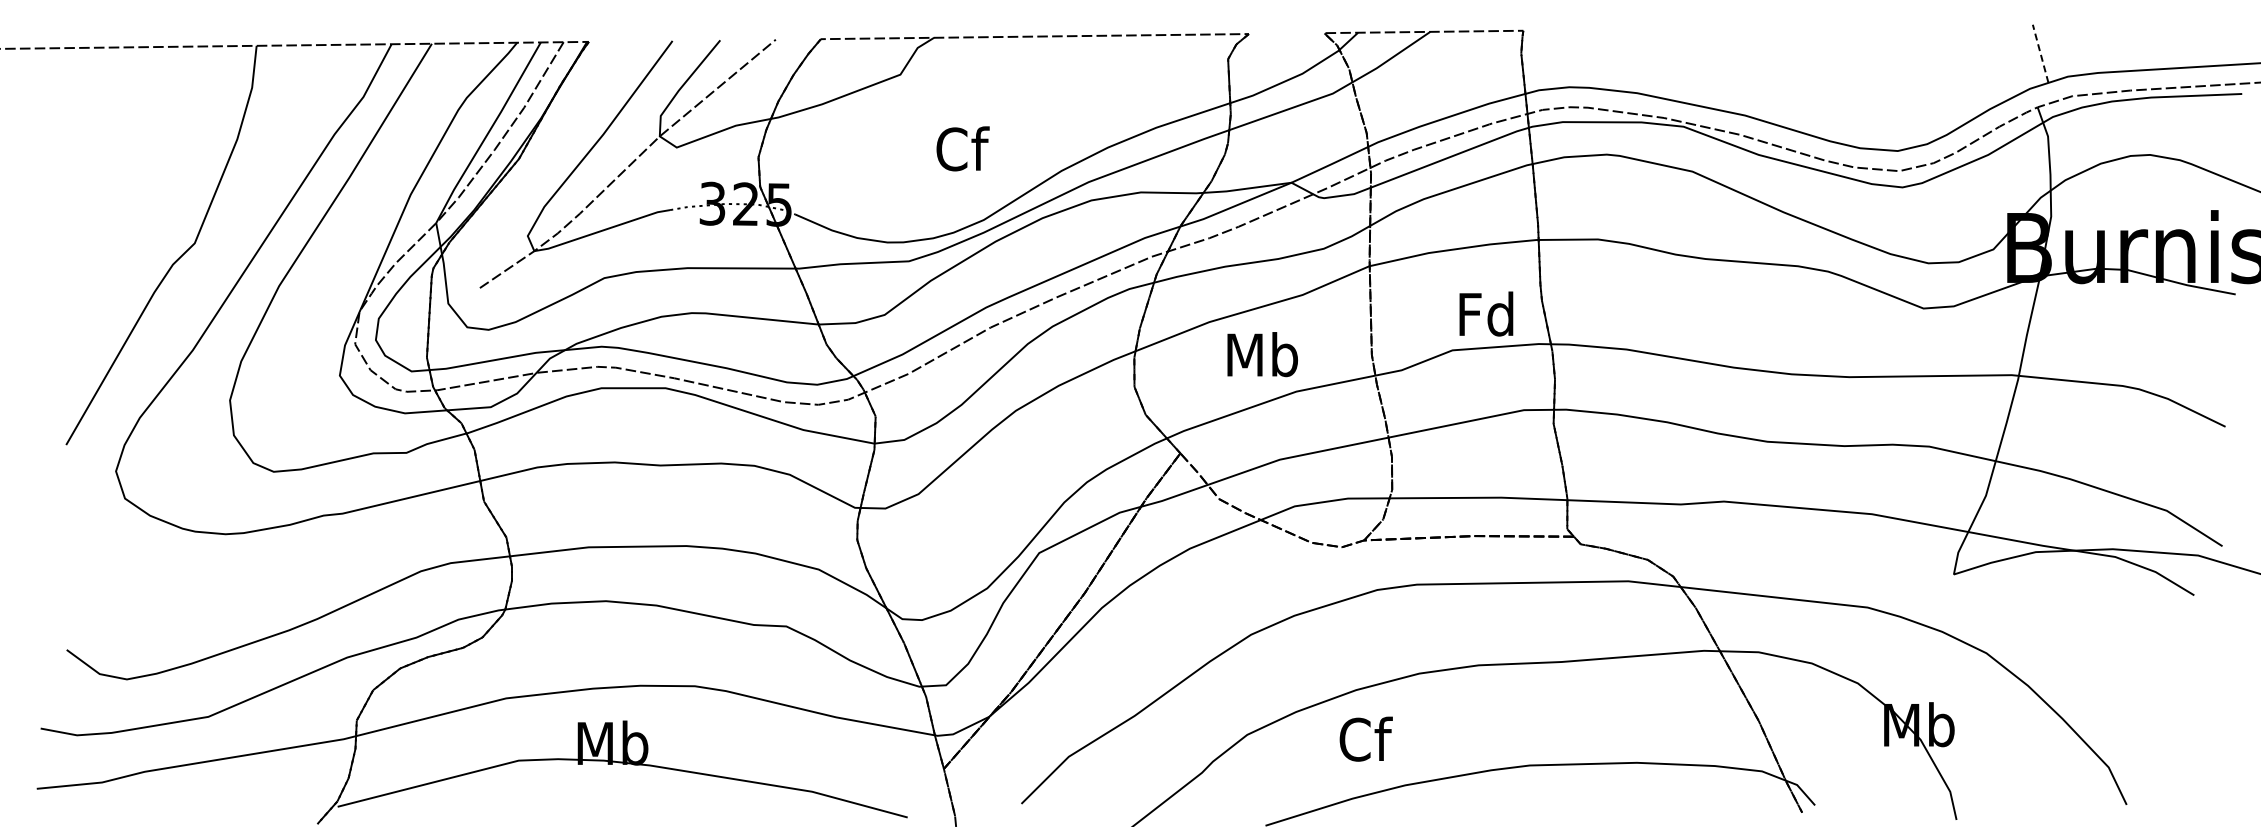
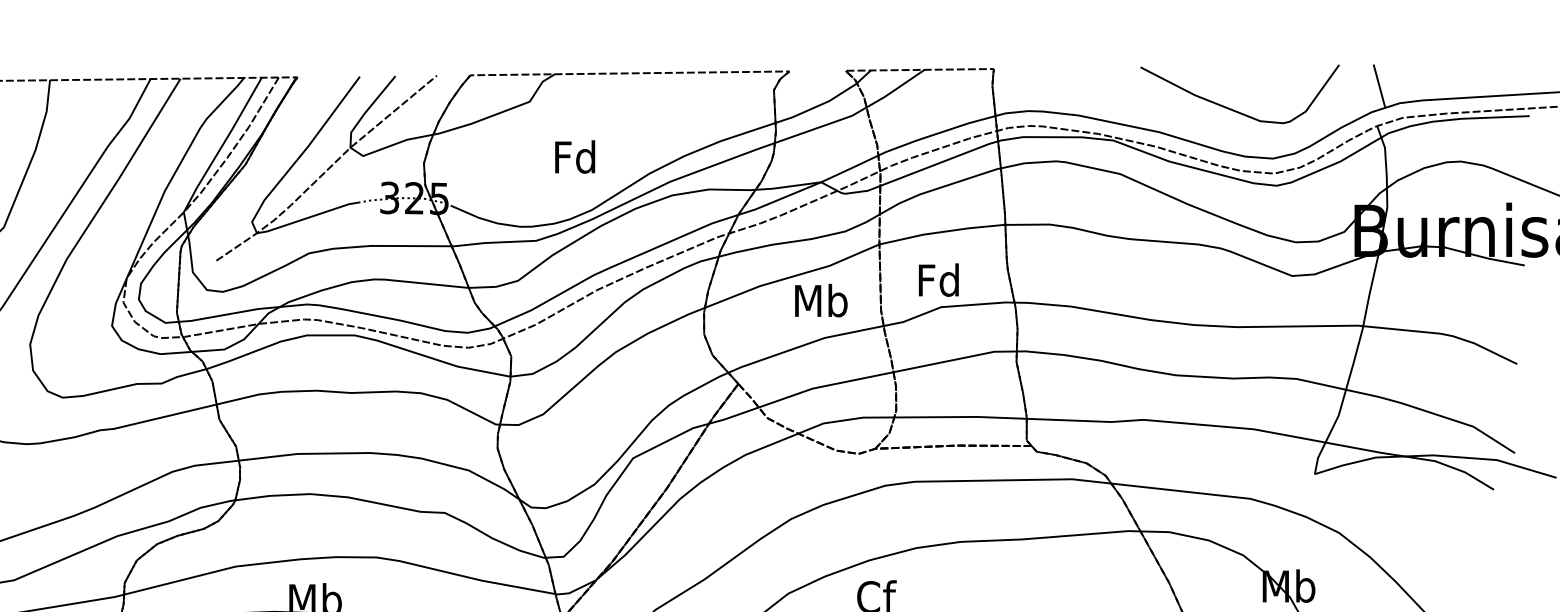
line: (2040, 53) -> (1379, 85), dashed -> solid
curve: (1845, 85) -> (1234, 109), added
text: (961, 148) -> (575, 156), Cf -> Fd
text: (1486, 313) -> (938, 279), moved
text: (1262, 354) -> (821, 300), moved

